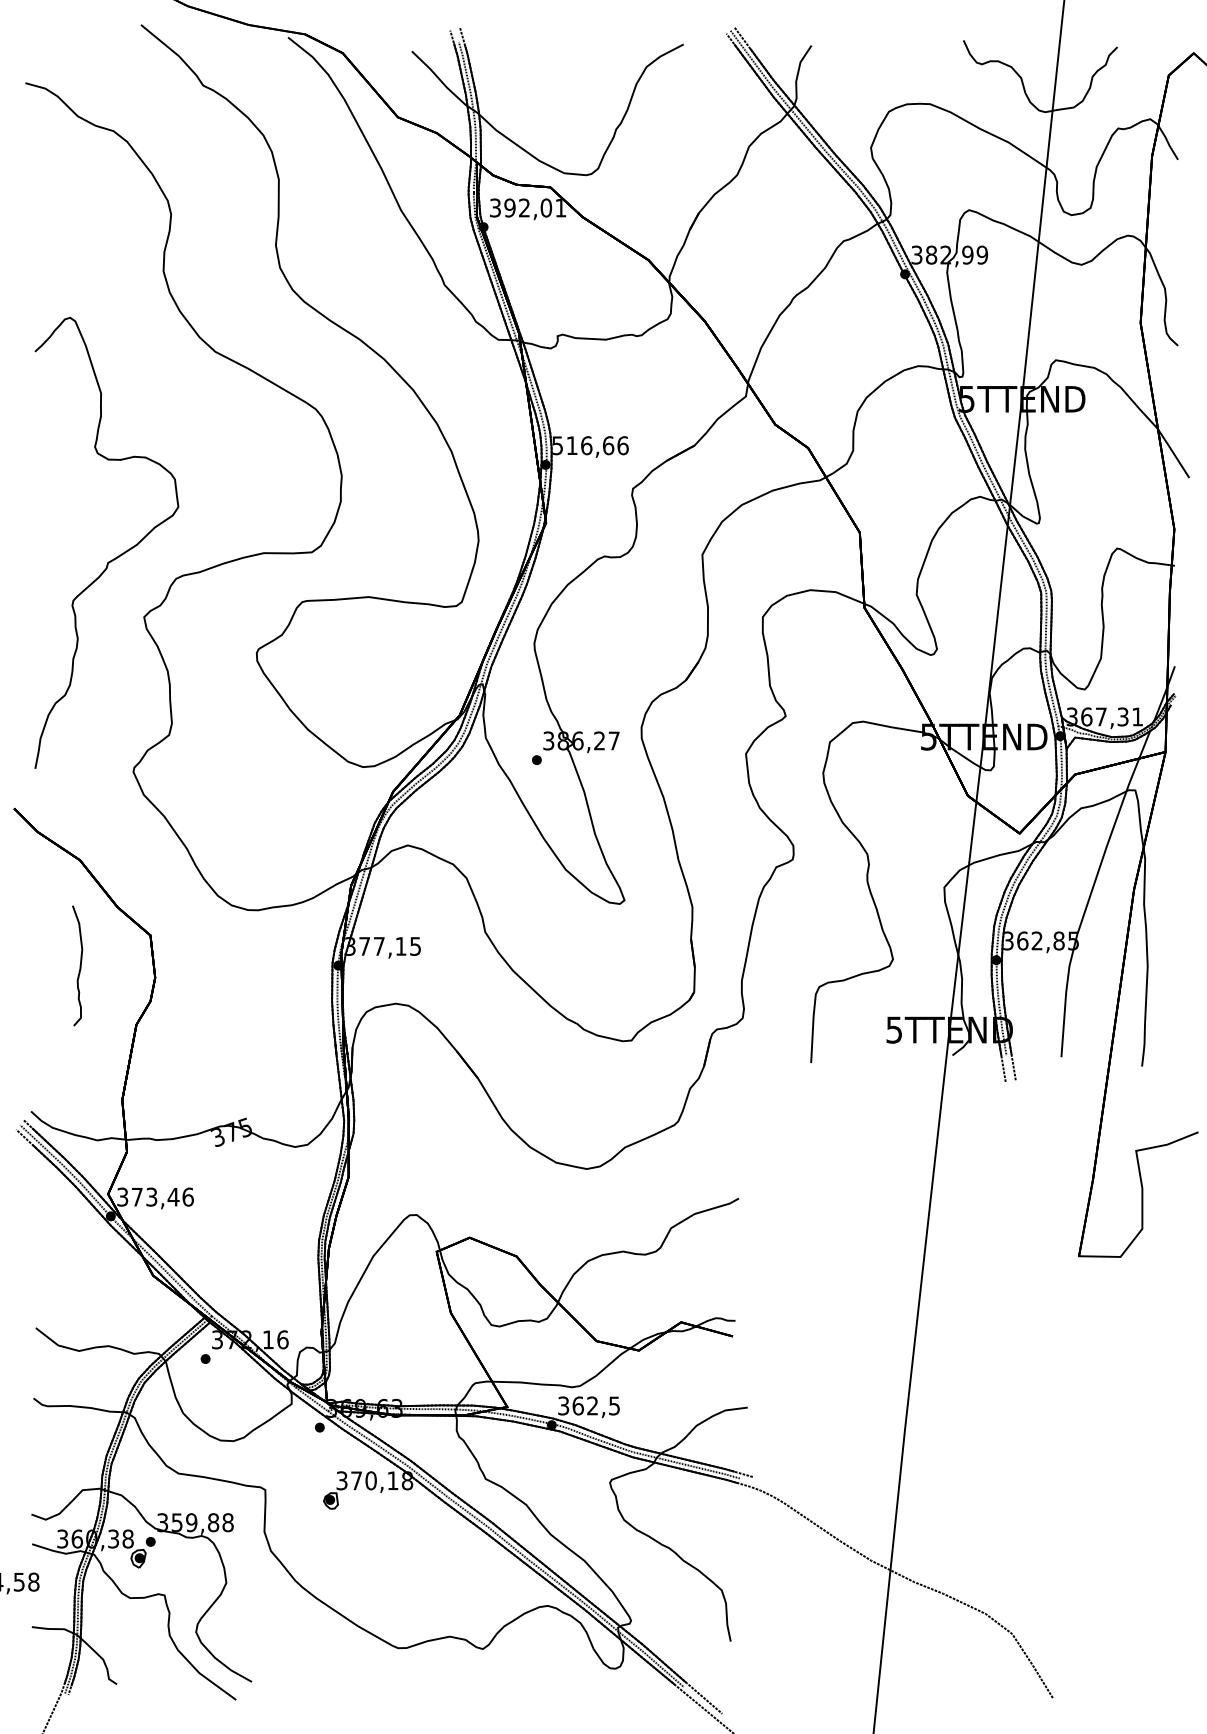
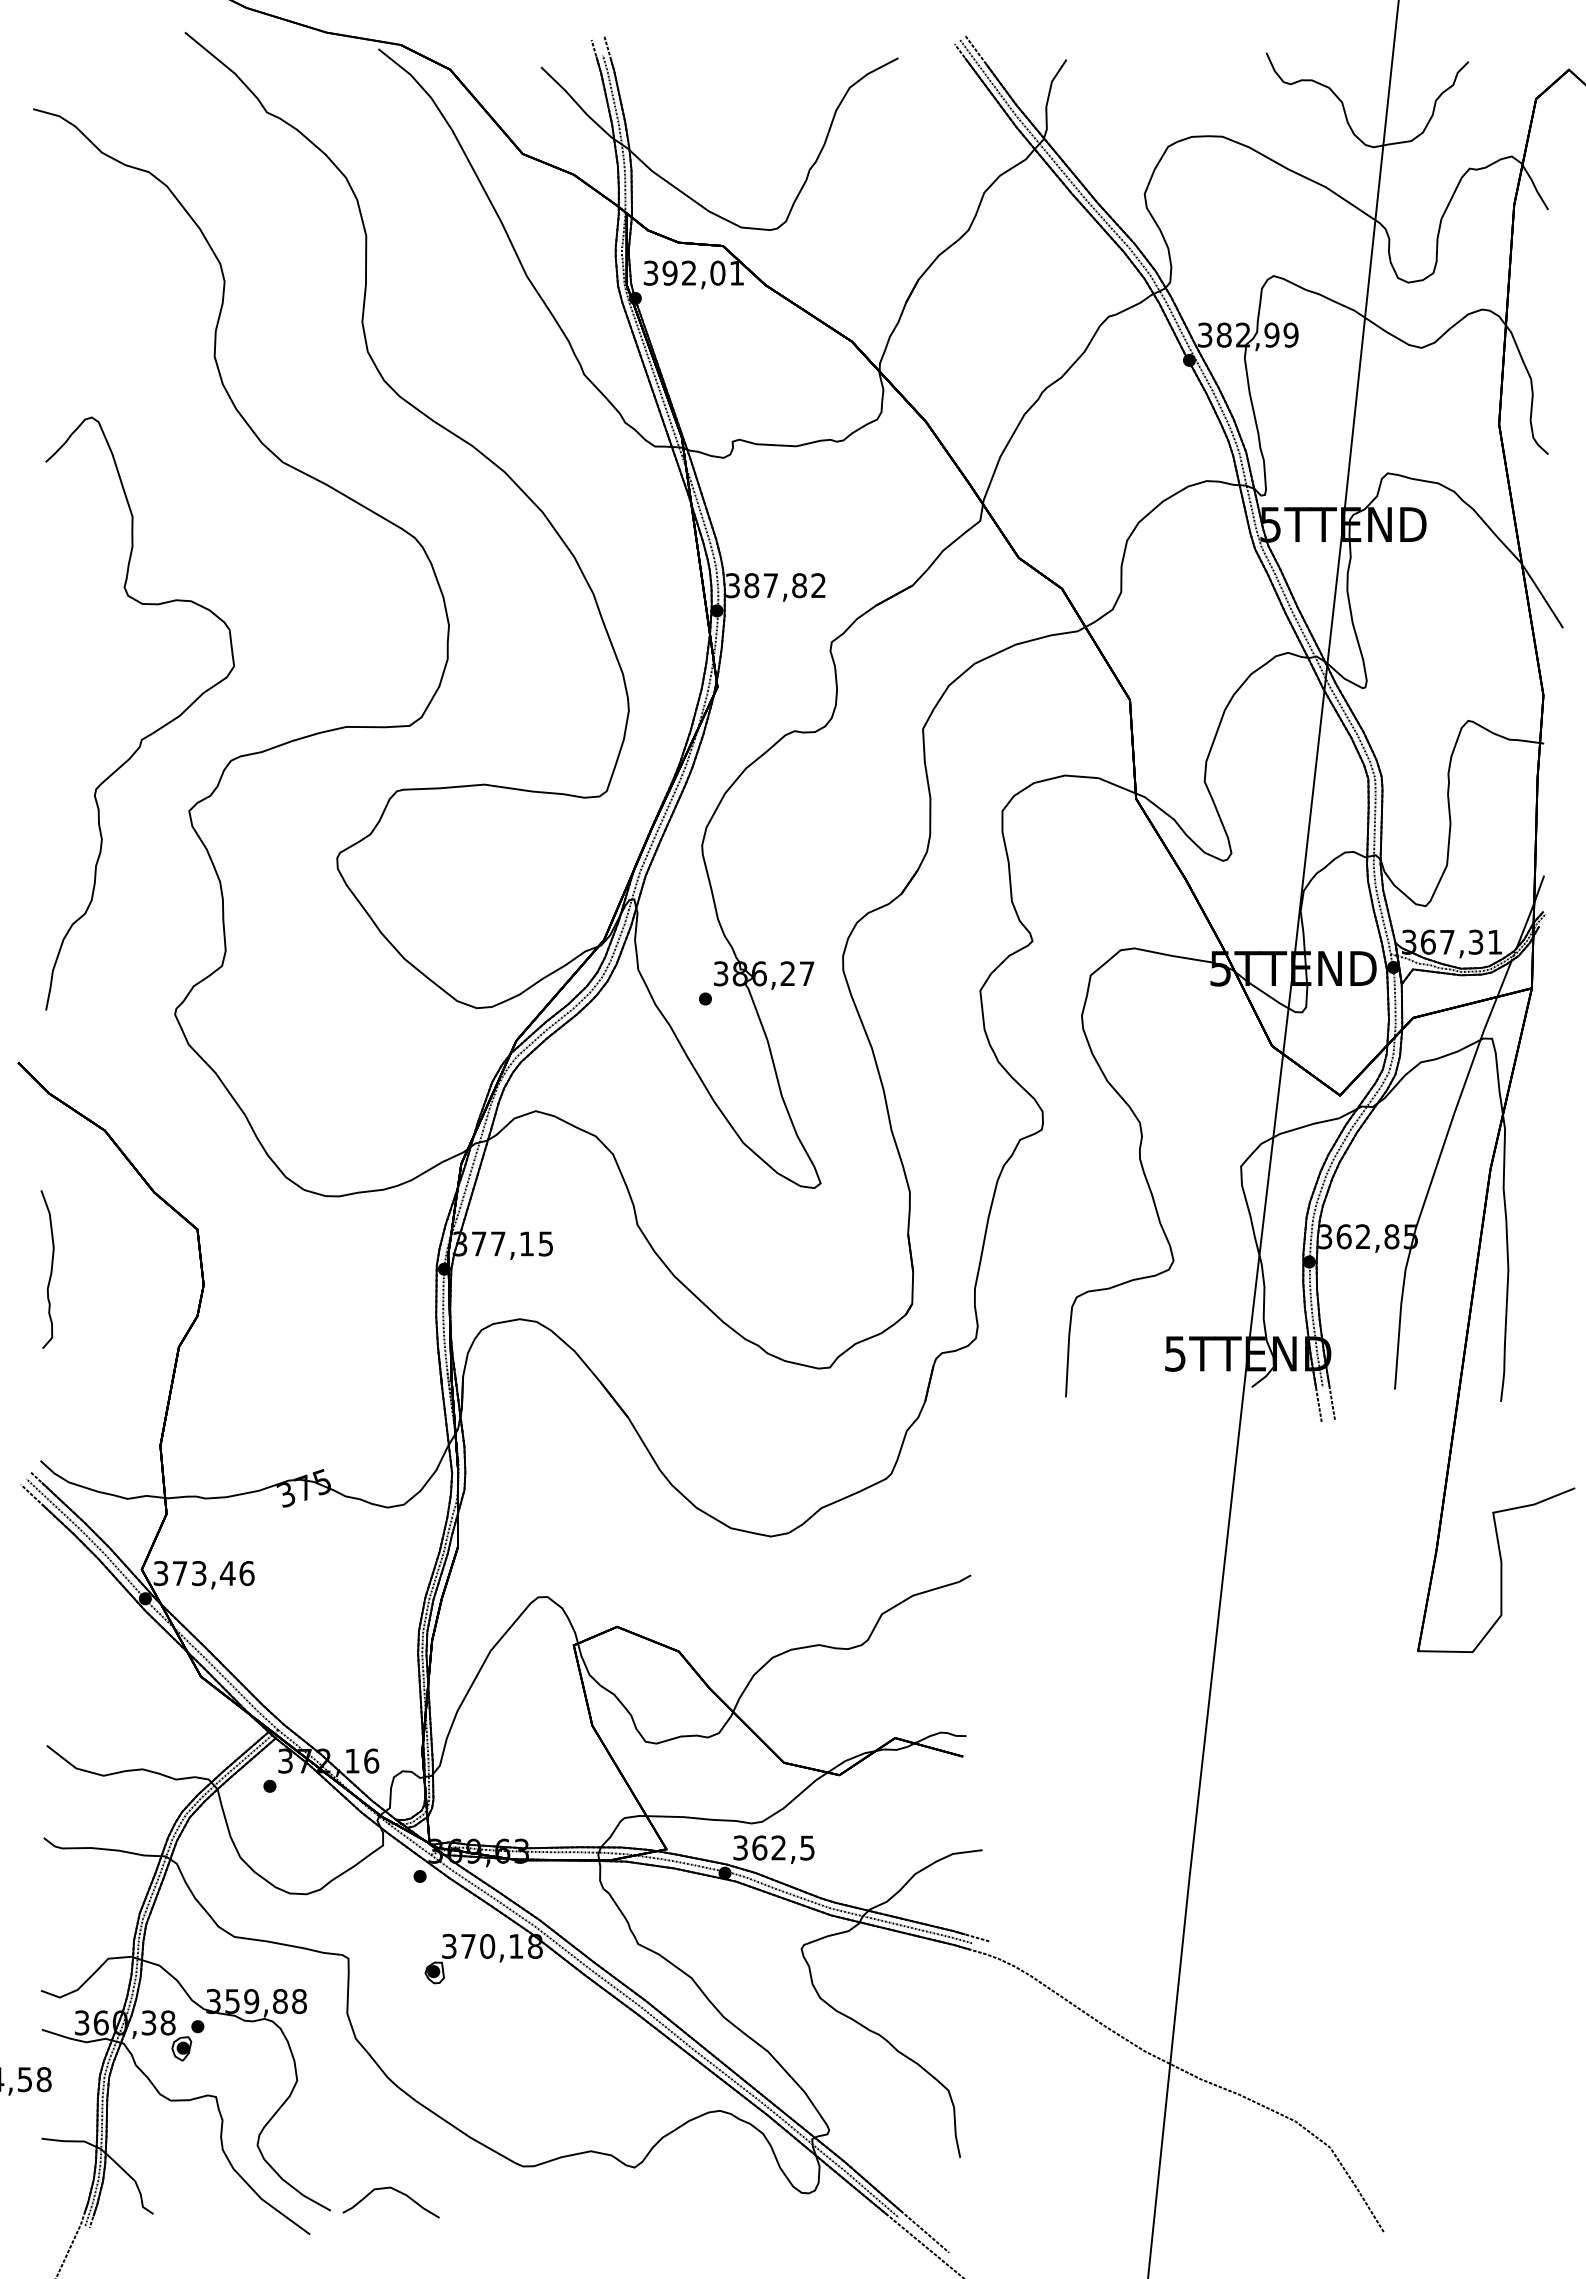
text: (590, 445) -> (776, 585), 516,66 -> 387,82
curve: (79, 965) -> (50, 1269), moved
curve: (301, 1667) -> (396, 2191), added

